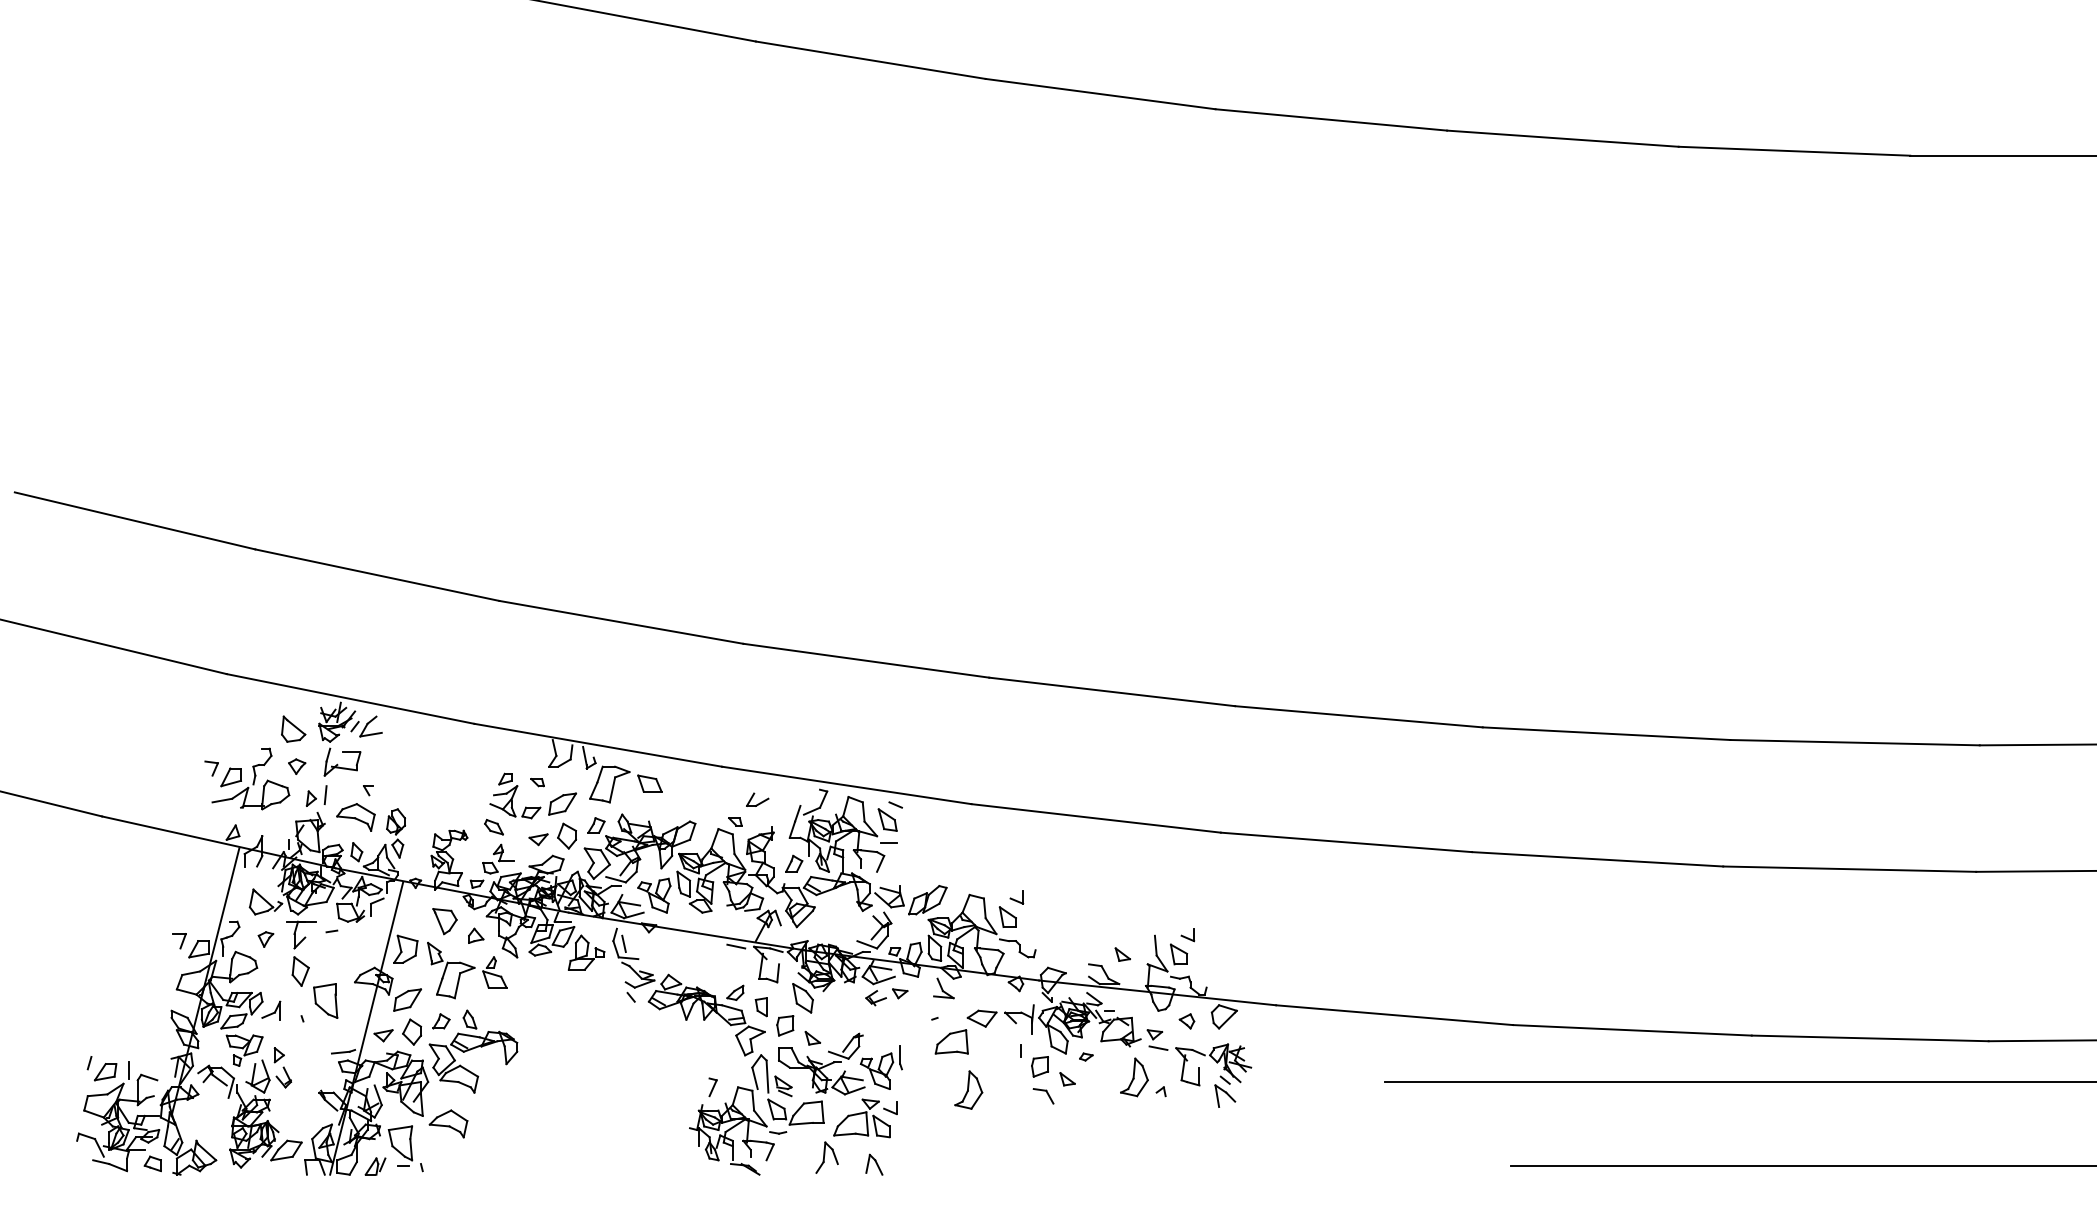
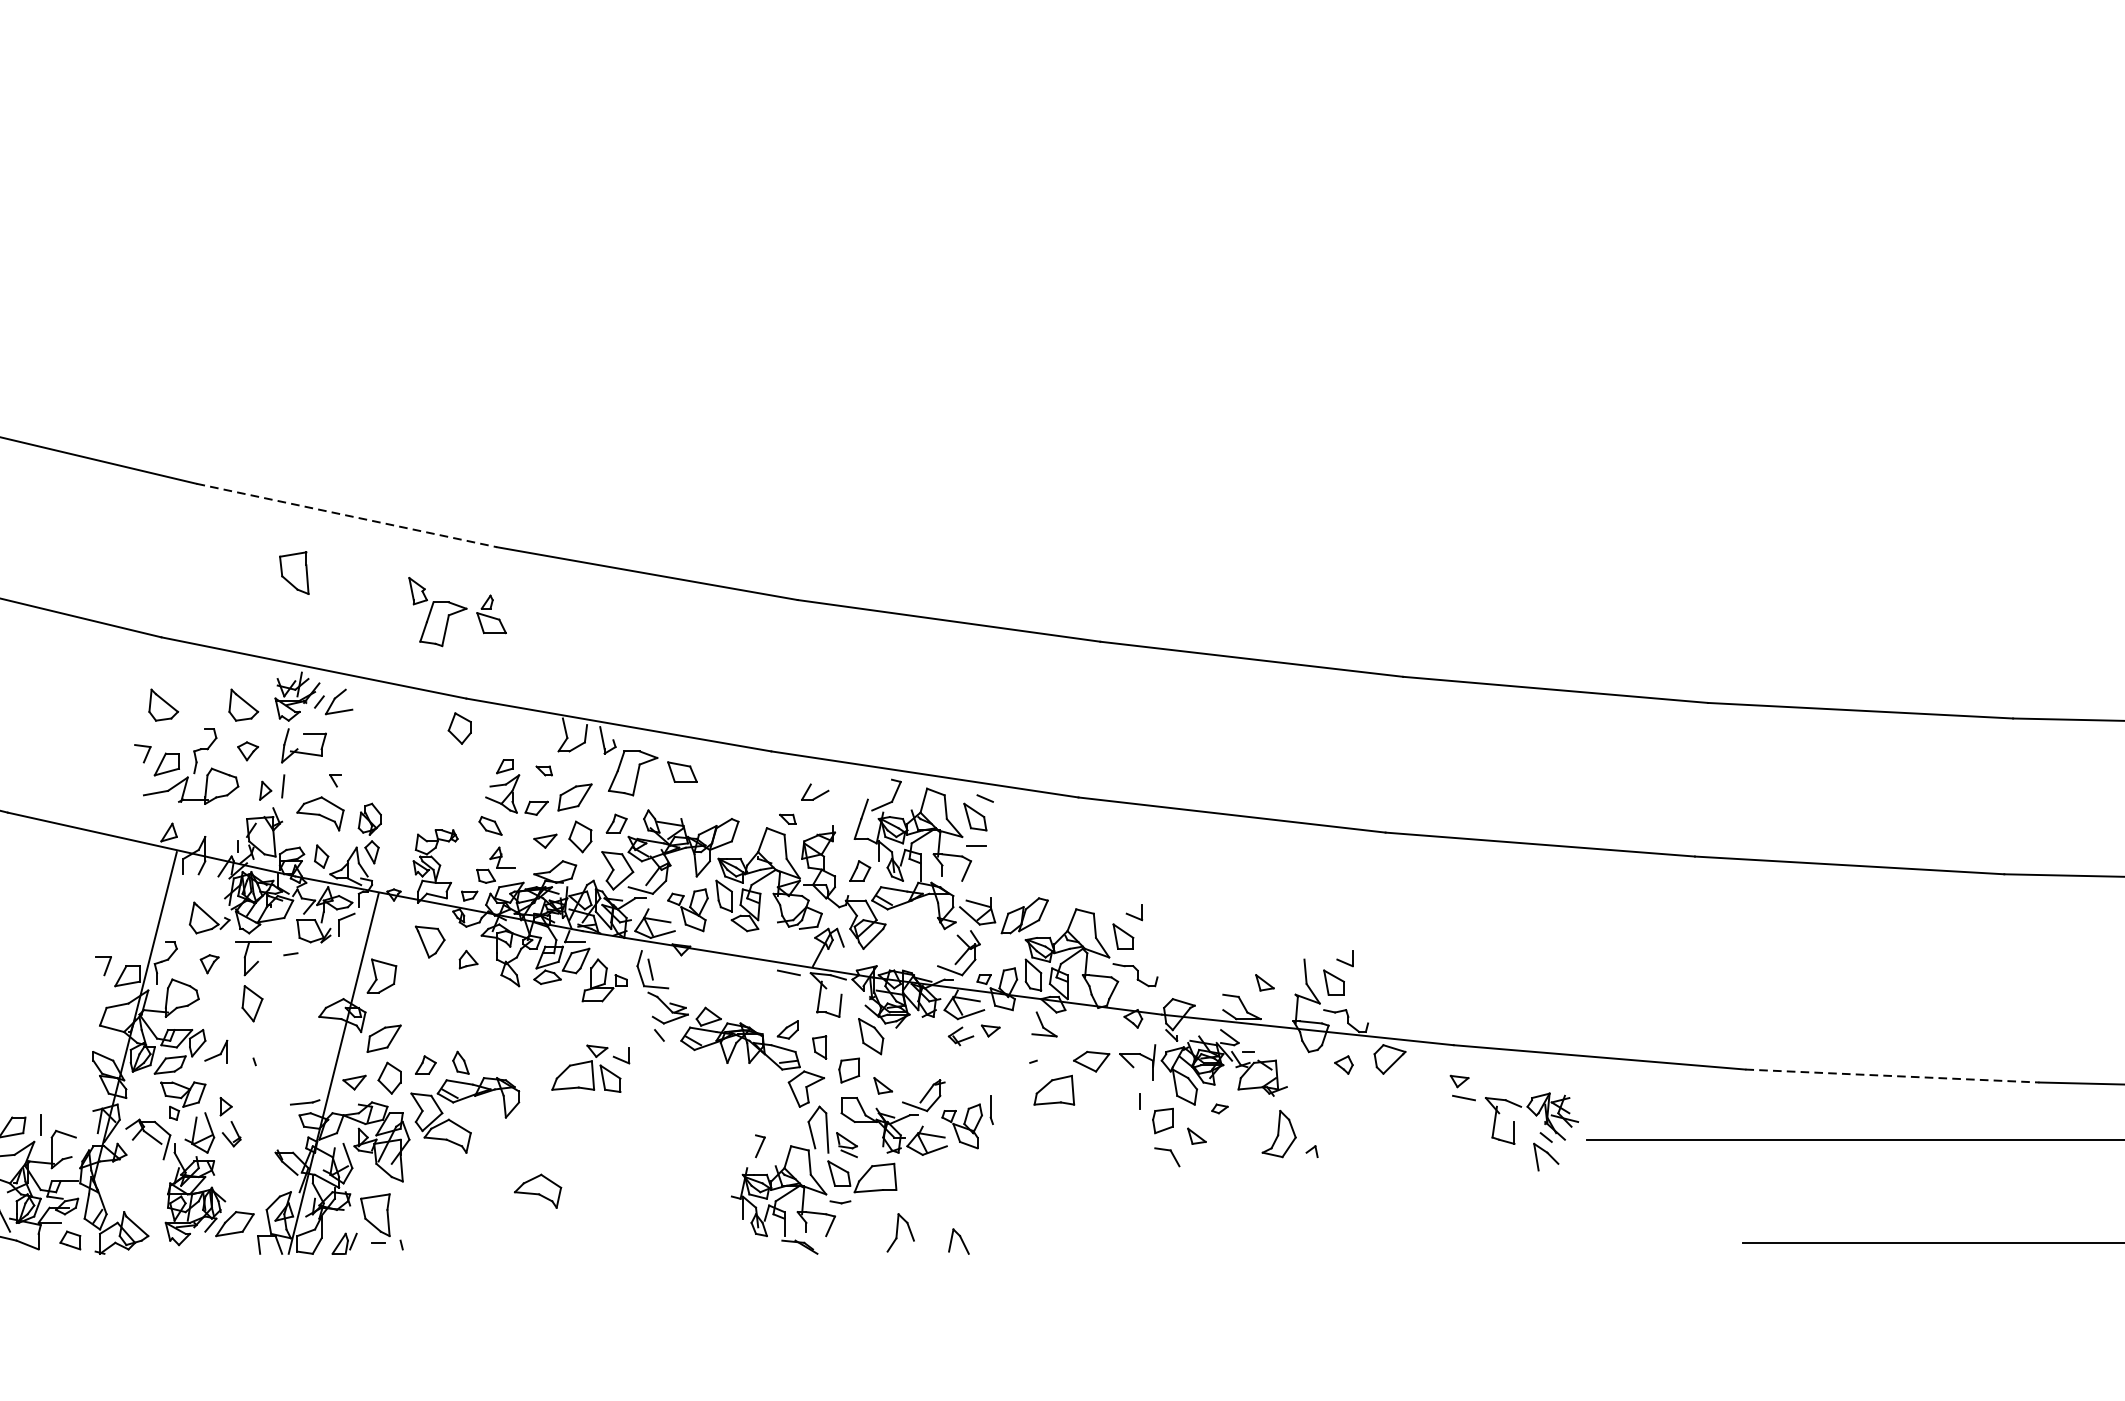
line: (377, 575) -> (347, 515), solid -> dashed
part: (228, 728) -> (163, 704), added
part: (469, 747) -> (460, 727), added
part: (467, 970) -> (457, 611), moved
part: (325, 1000) -> (294, 572), moved
line: (1632, 1030) -> (1892, 1076), solid -> dashed
part: (1199, 1068) -> (1514, 1123), moved
part: (968, 1089) -> (1074, 1148), removed
part: (865, 1118) -> (590, 1068), moved
part: (448, 1123) -> (537, 1190), moved

